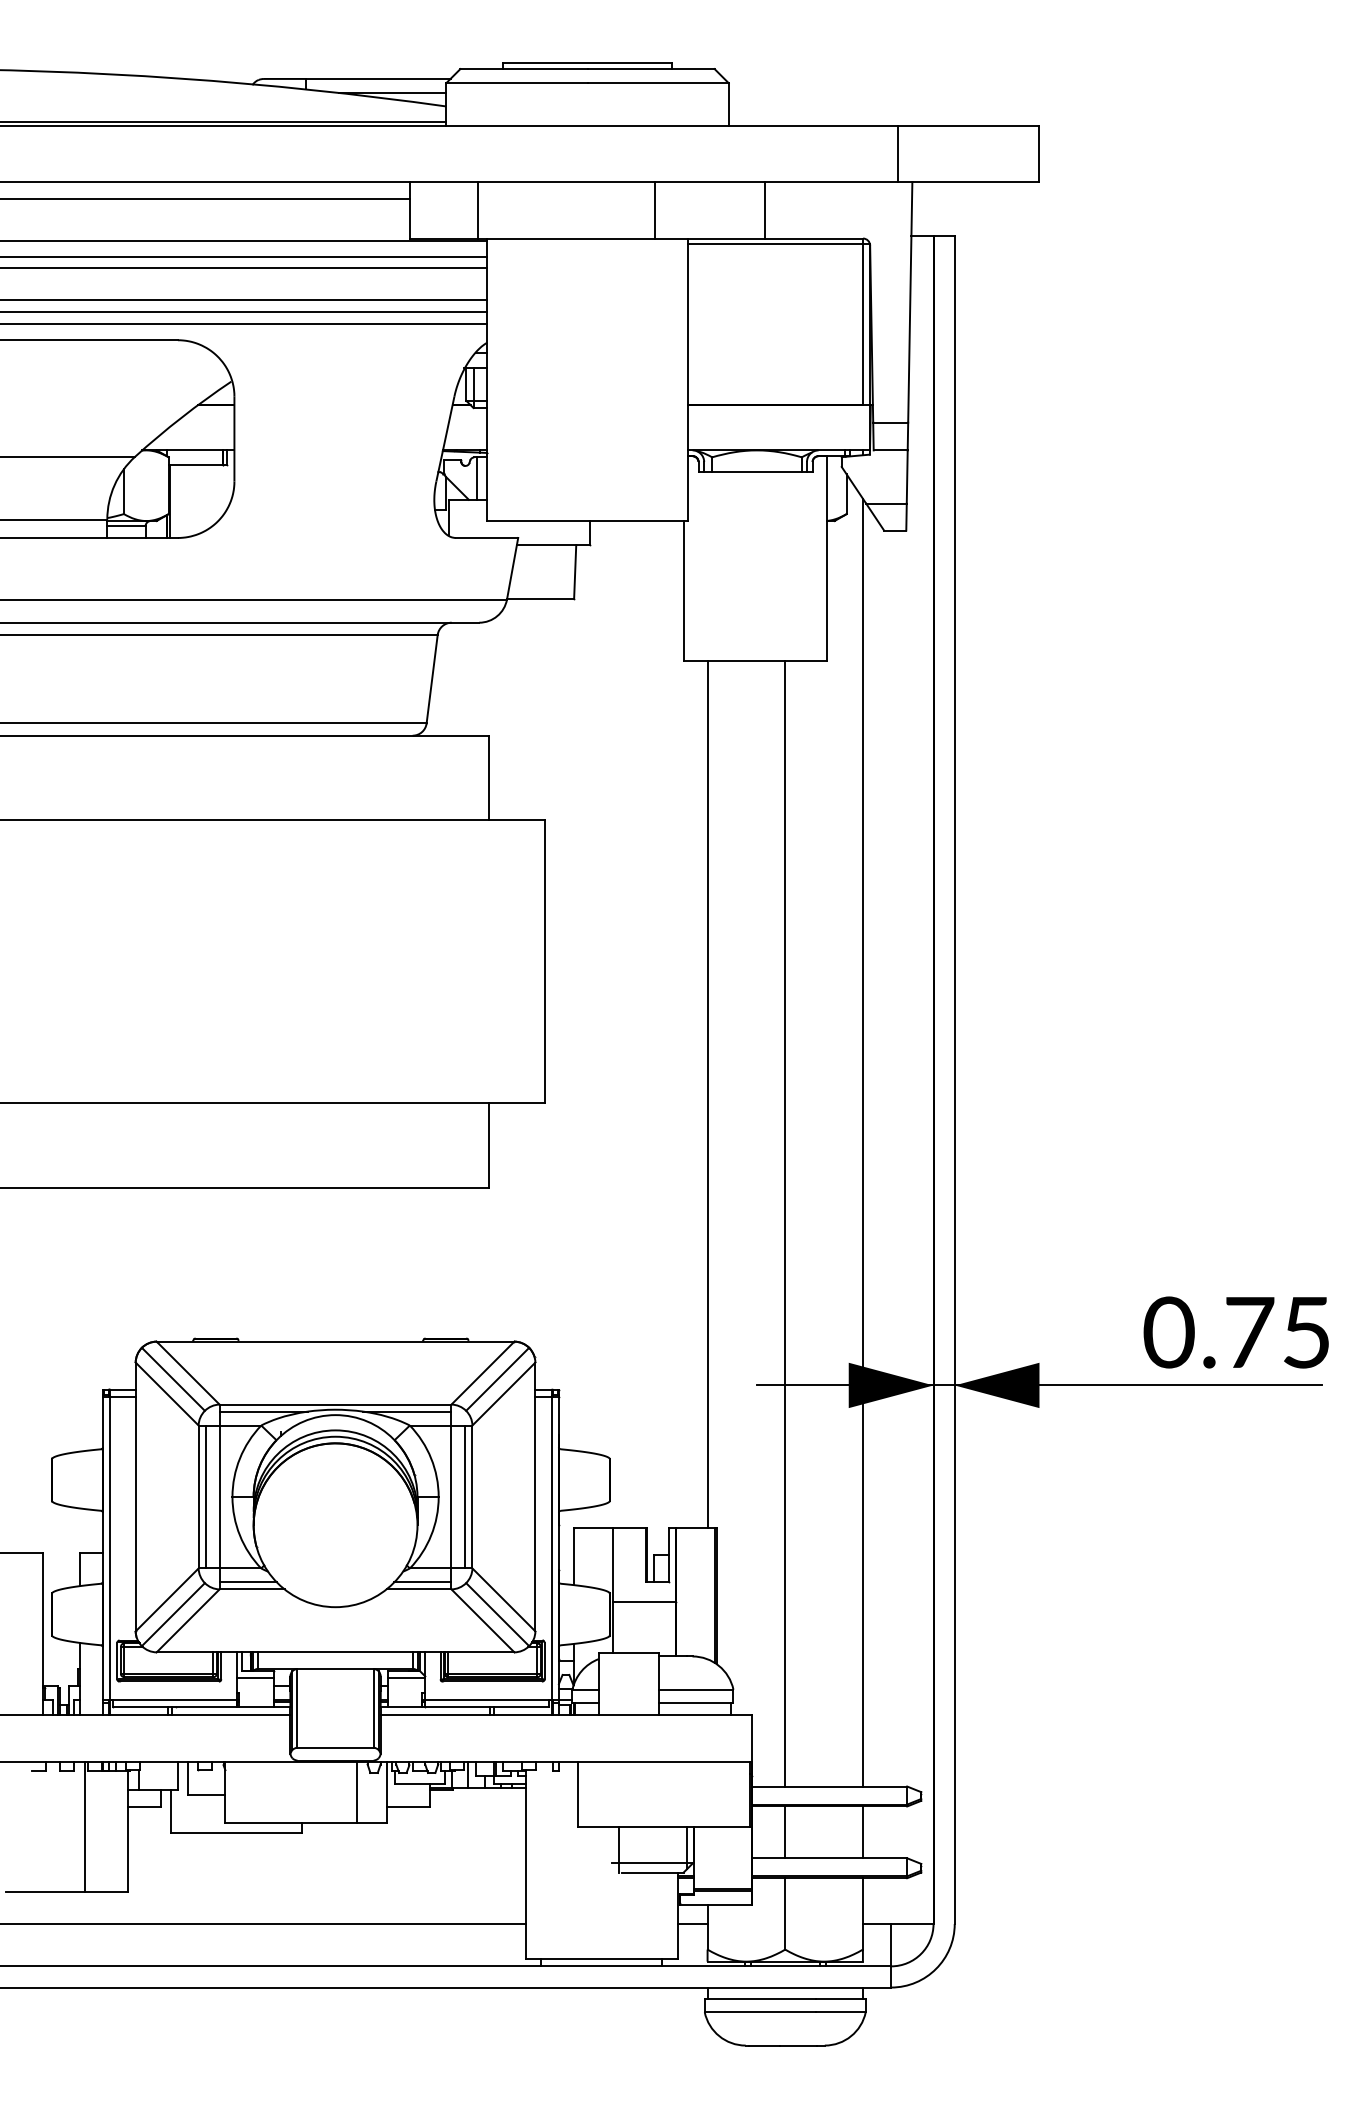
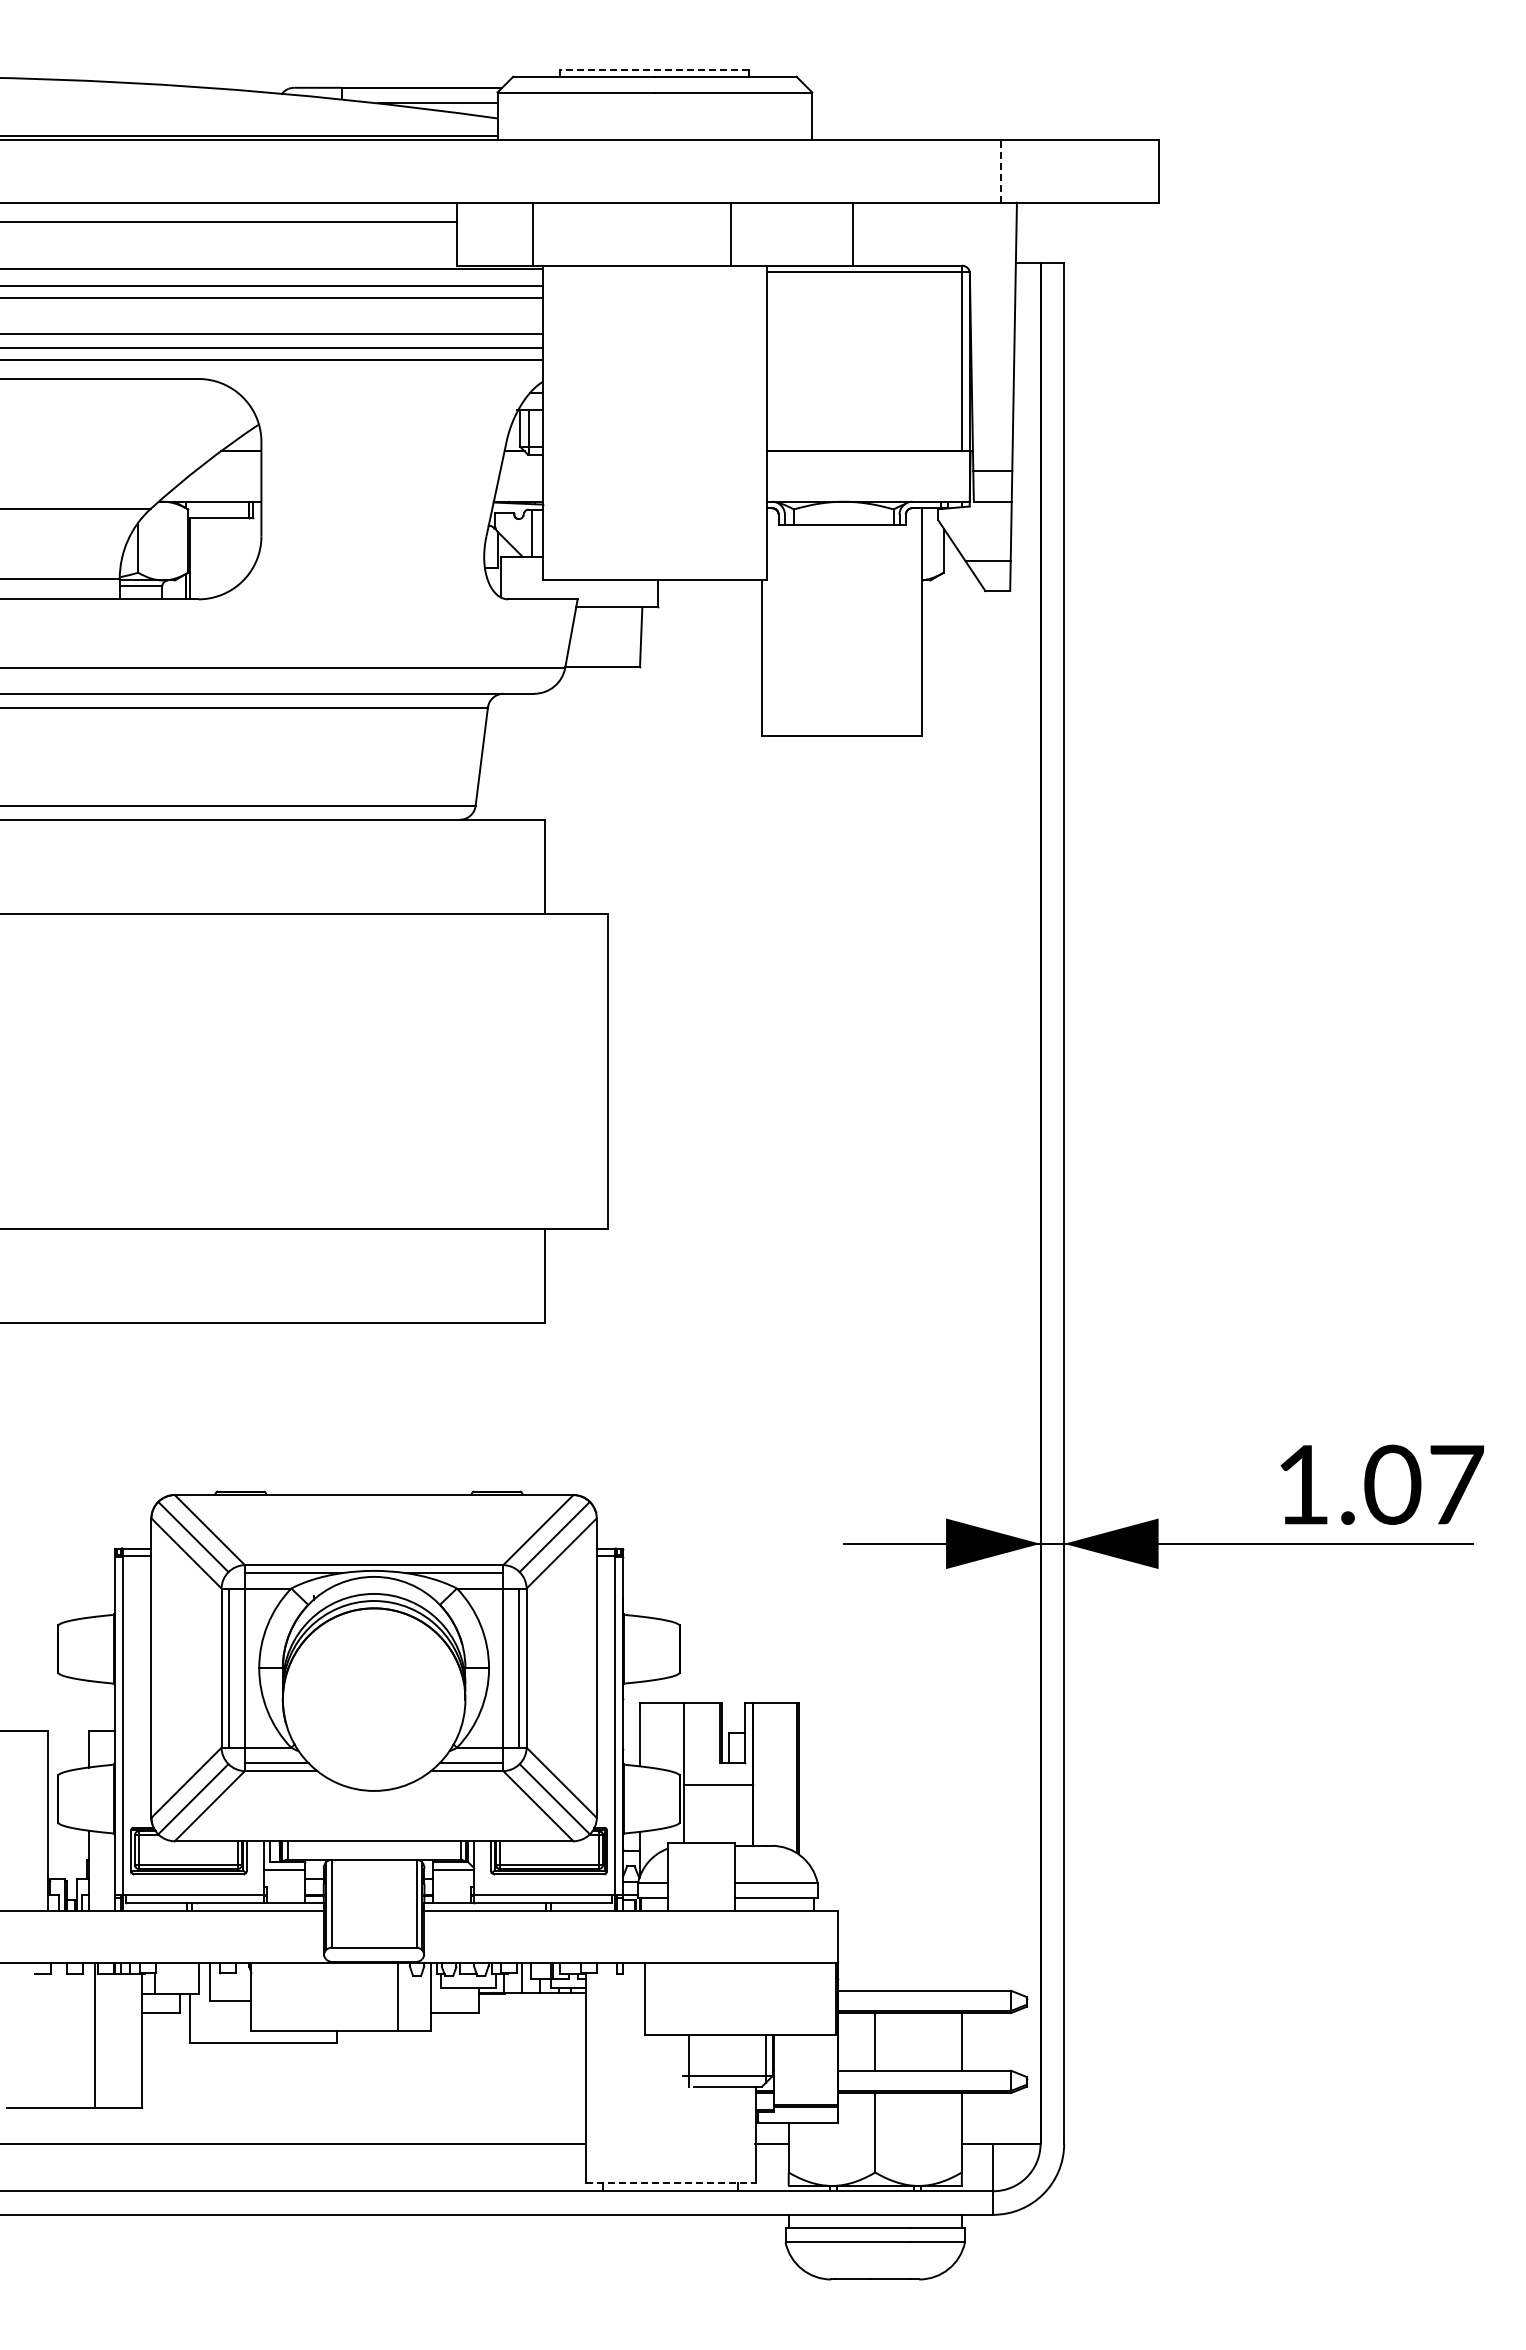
line: (587, 63) -> (654, 70), solid -> dashed
line: (898, 153) -> (1001, 170), solid -> dashed
line: (707, 1094) -> (788, 1219), removed
line: (862, 1141) -> (961, 1272), removed
line: (785, 1223) -> (875, 1363), removed
text: (1237, 1332) -> (1379, 1484), 0.75 -> 1.07
line: (601, 1959) -> (670, 2183), solid -> dashed

